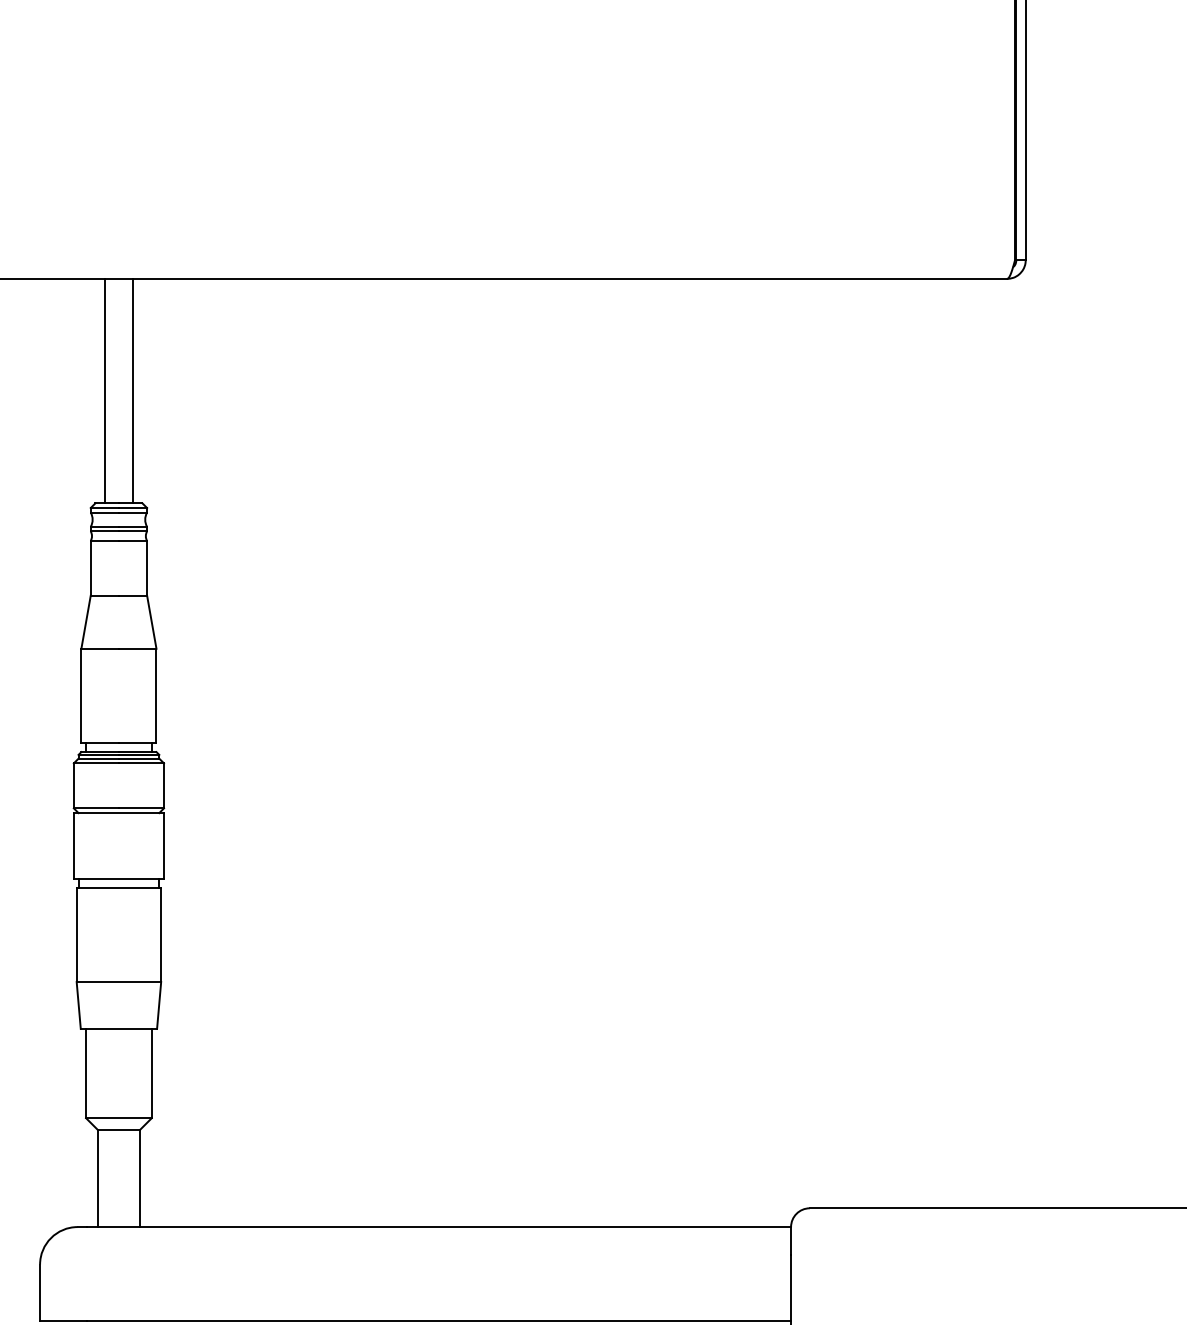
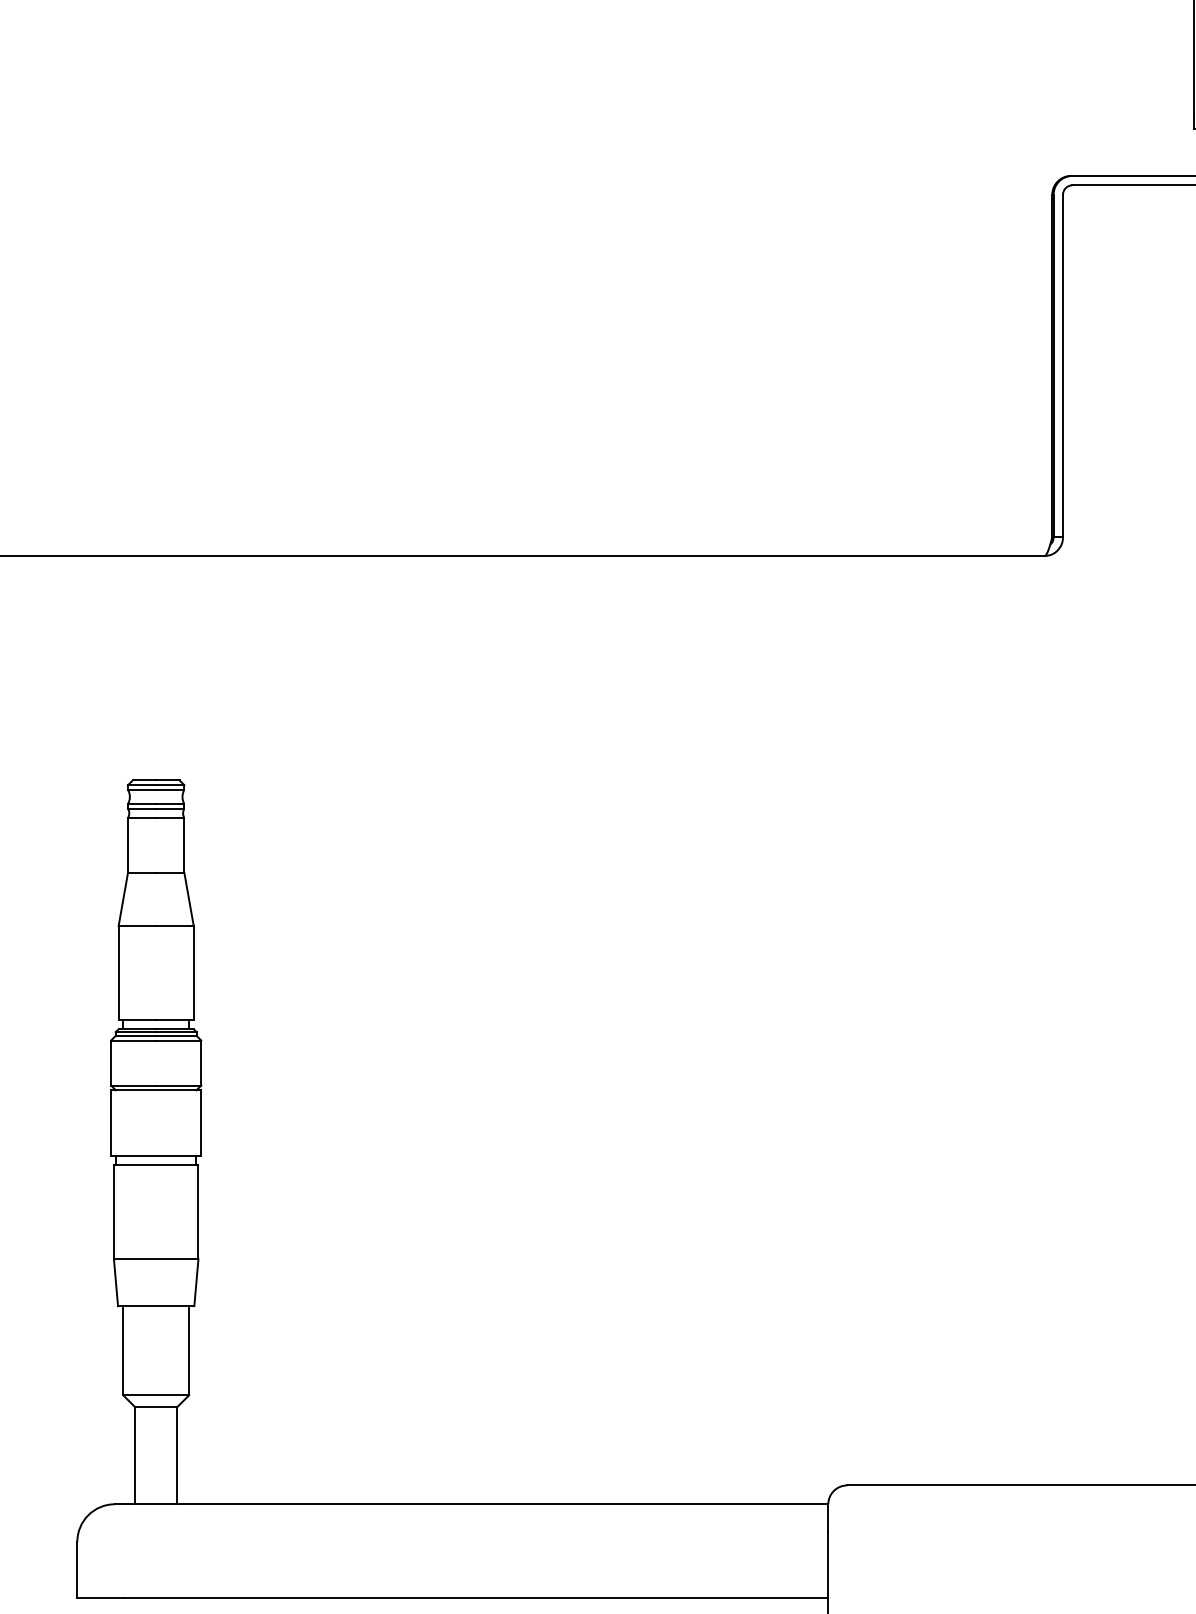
line: (105, 391) -> (142, 668), removed
line: (132, 391) -> (169, 668), removed

